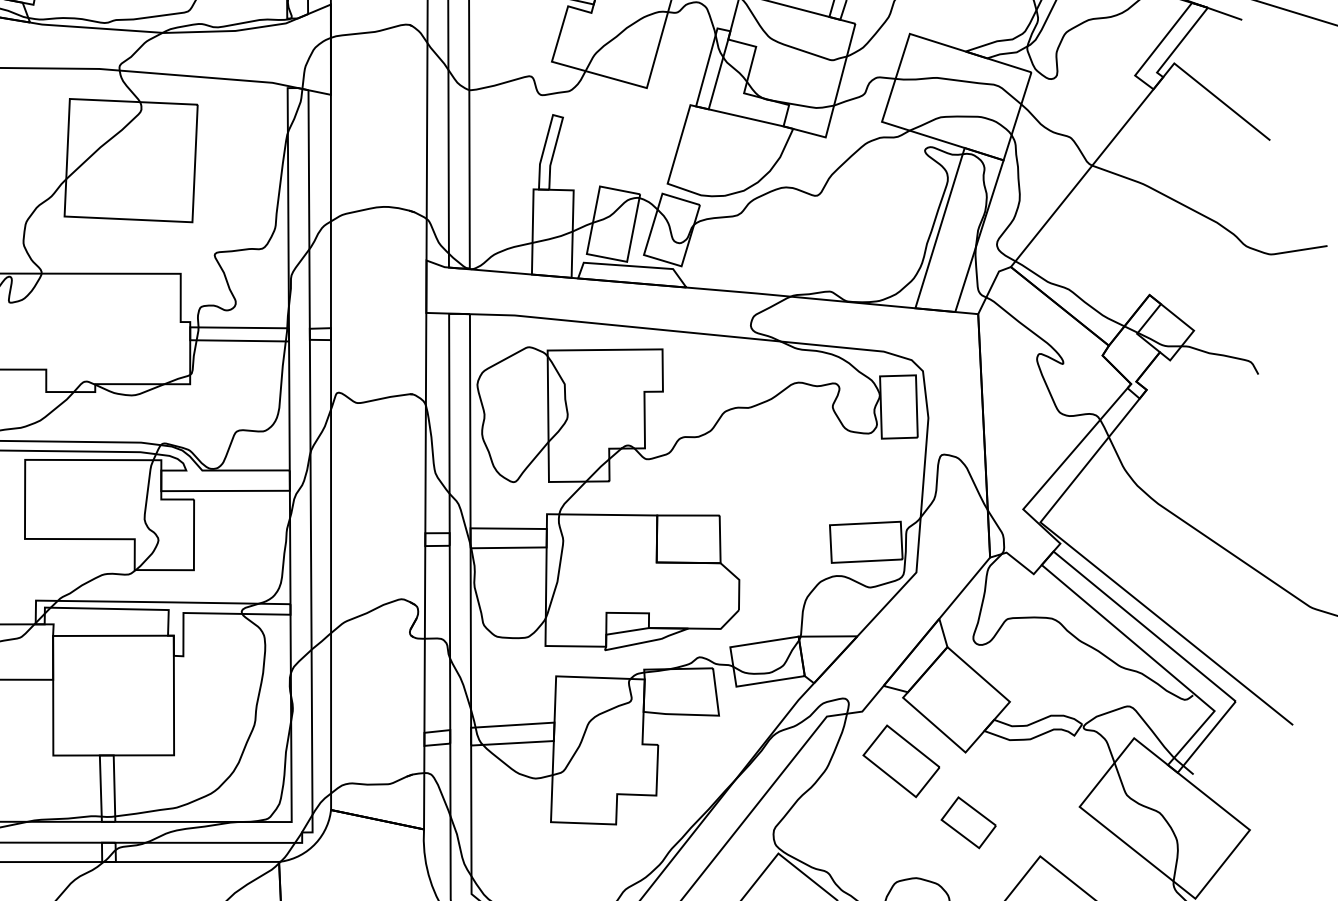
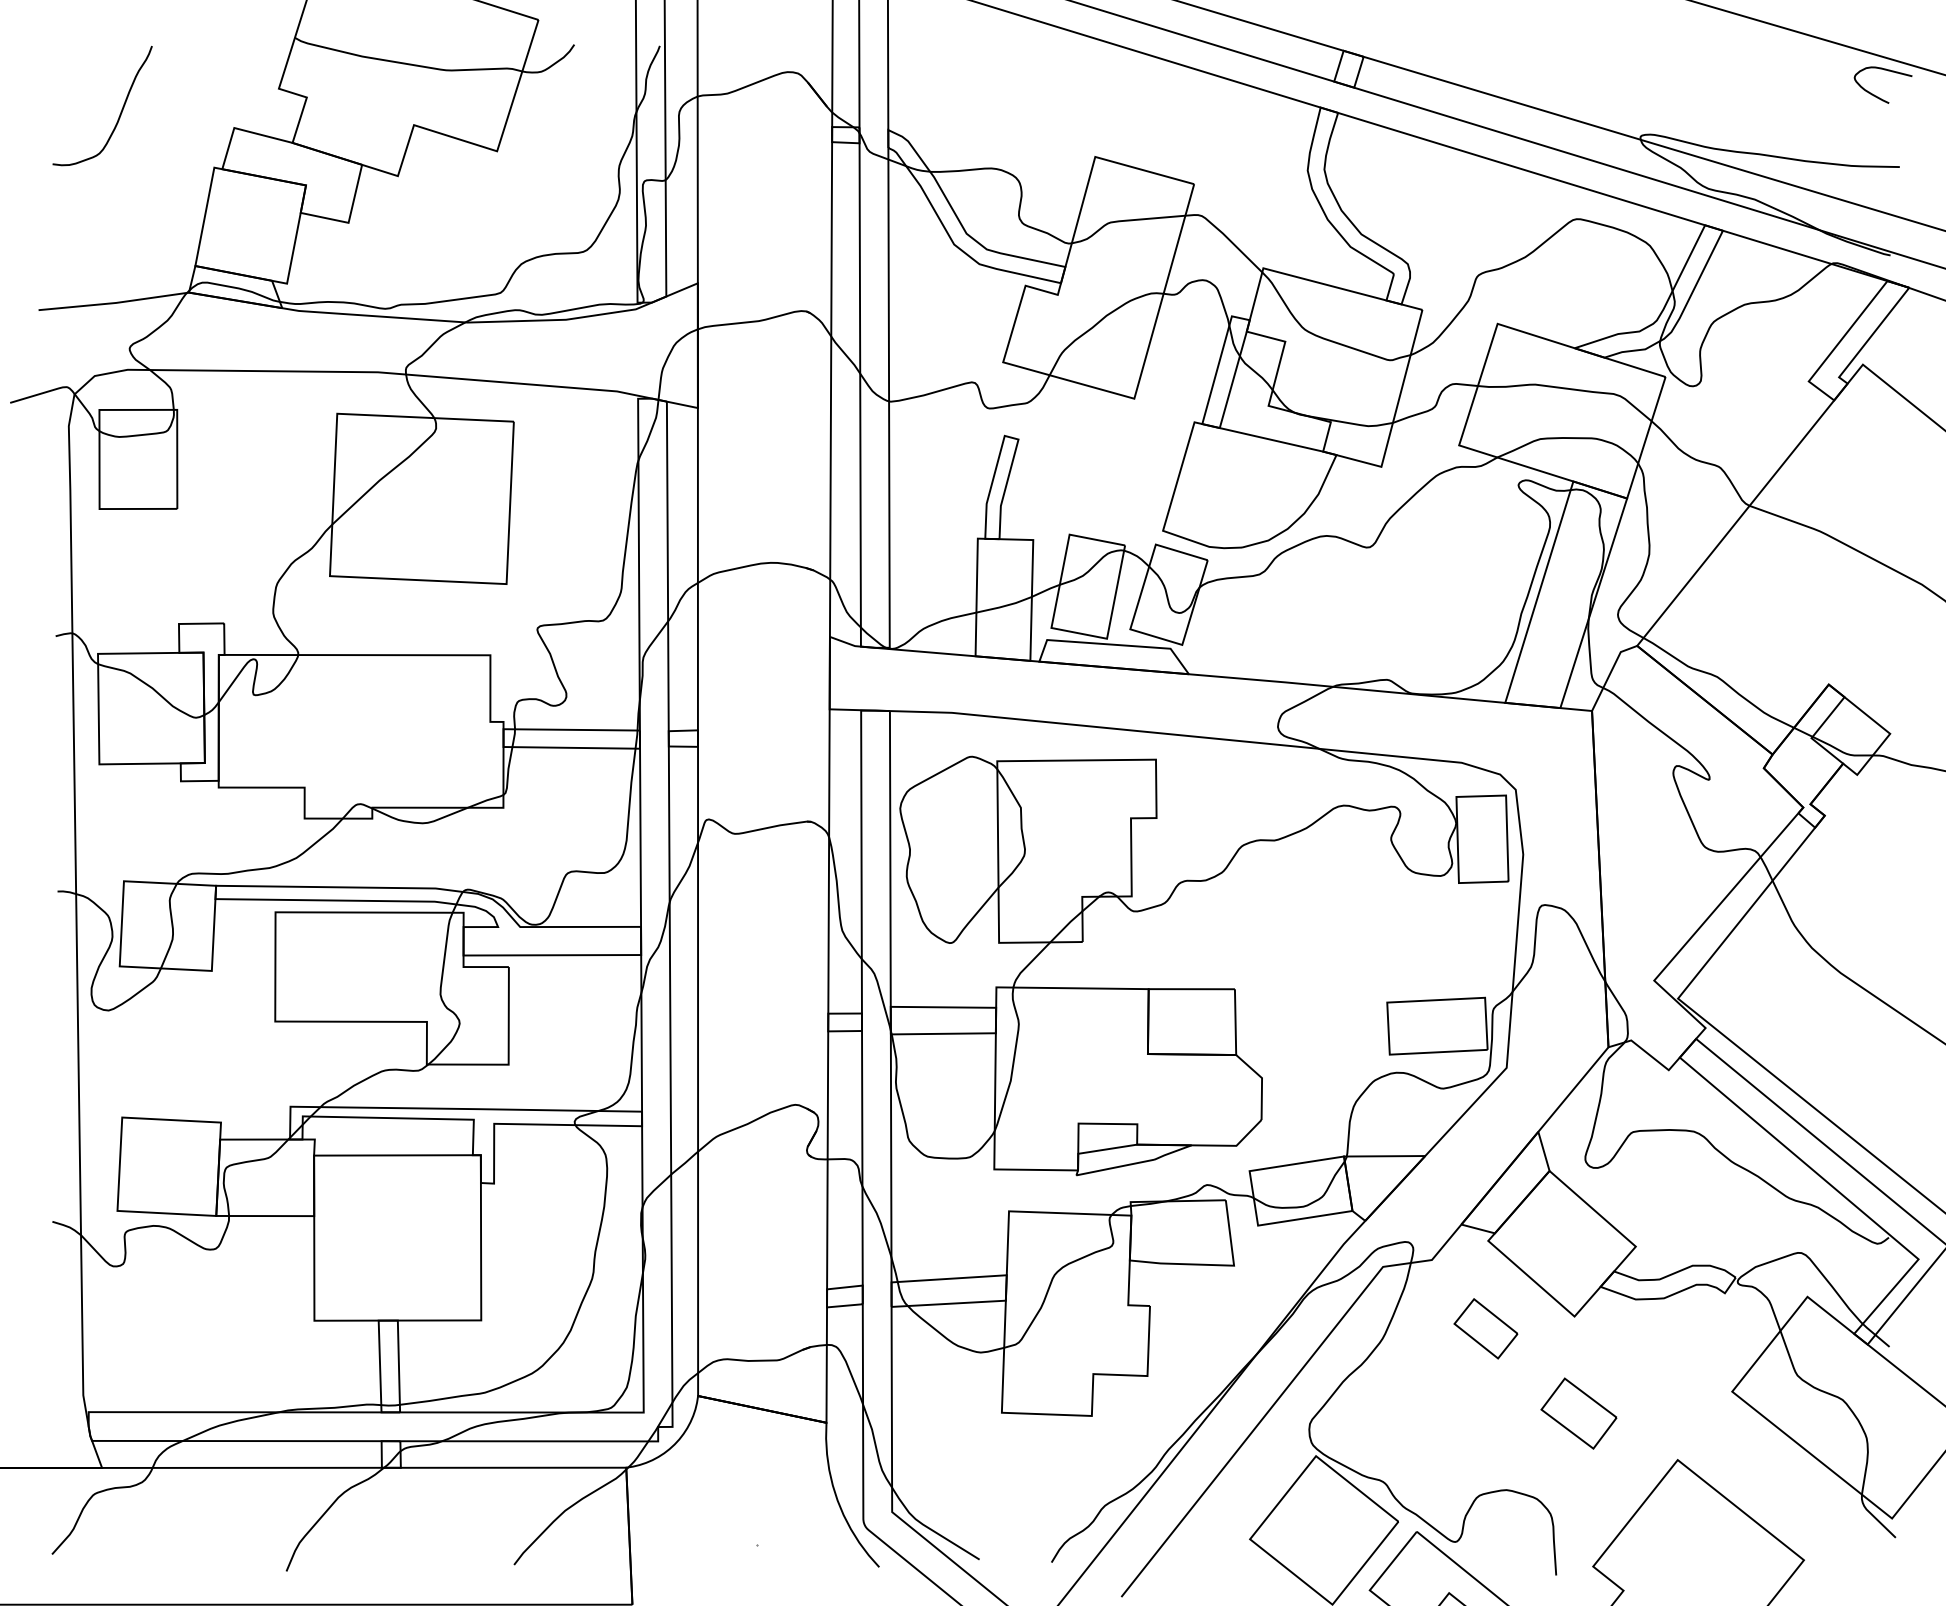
part: (901, 761) -> (1485, 1328), size x0.6

